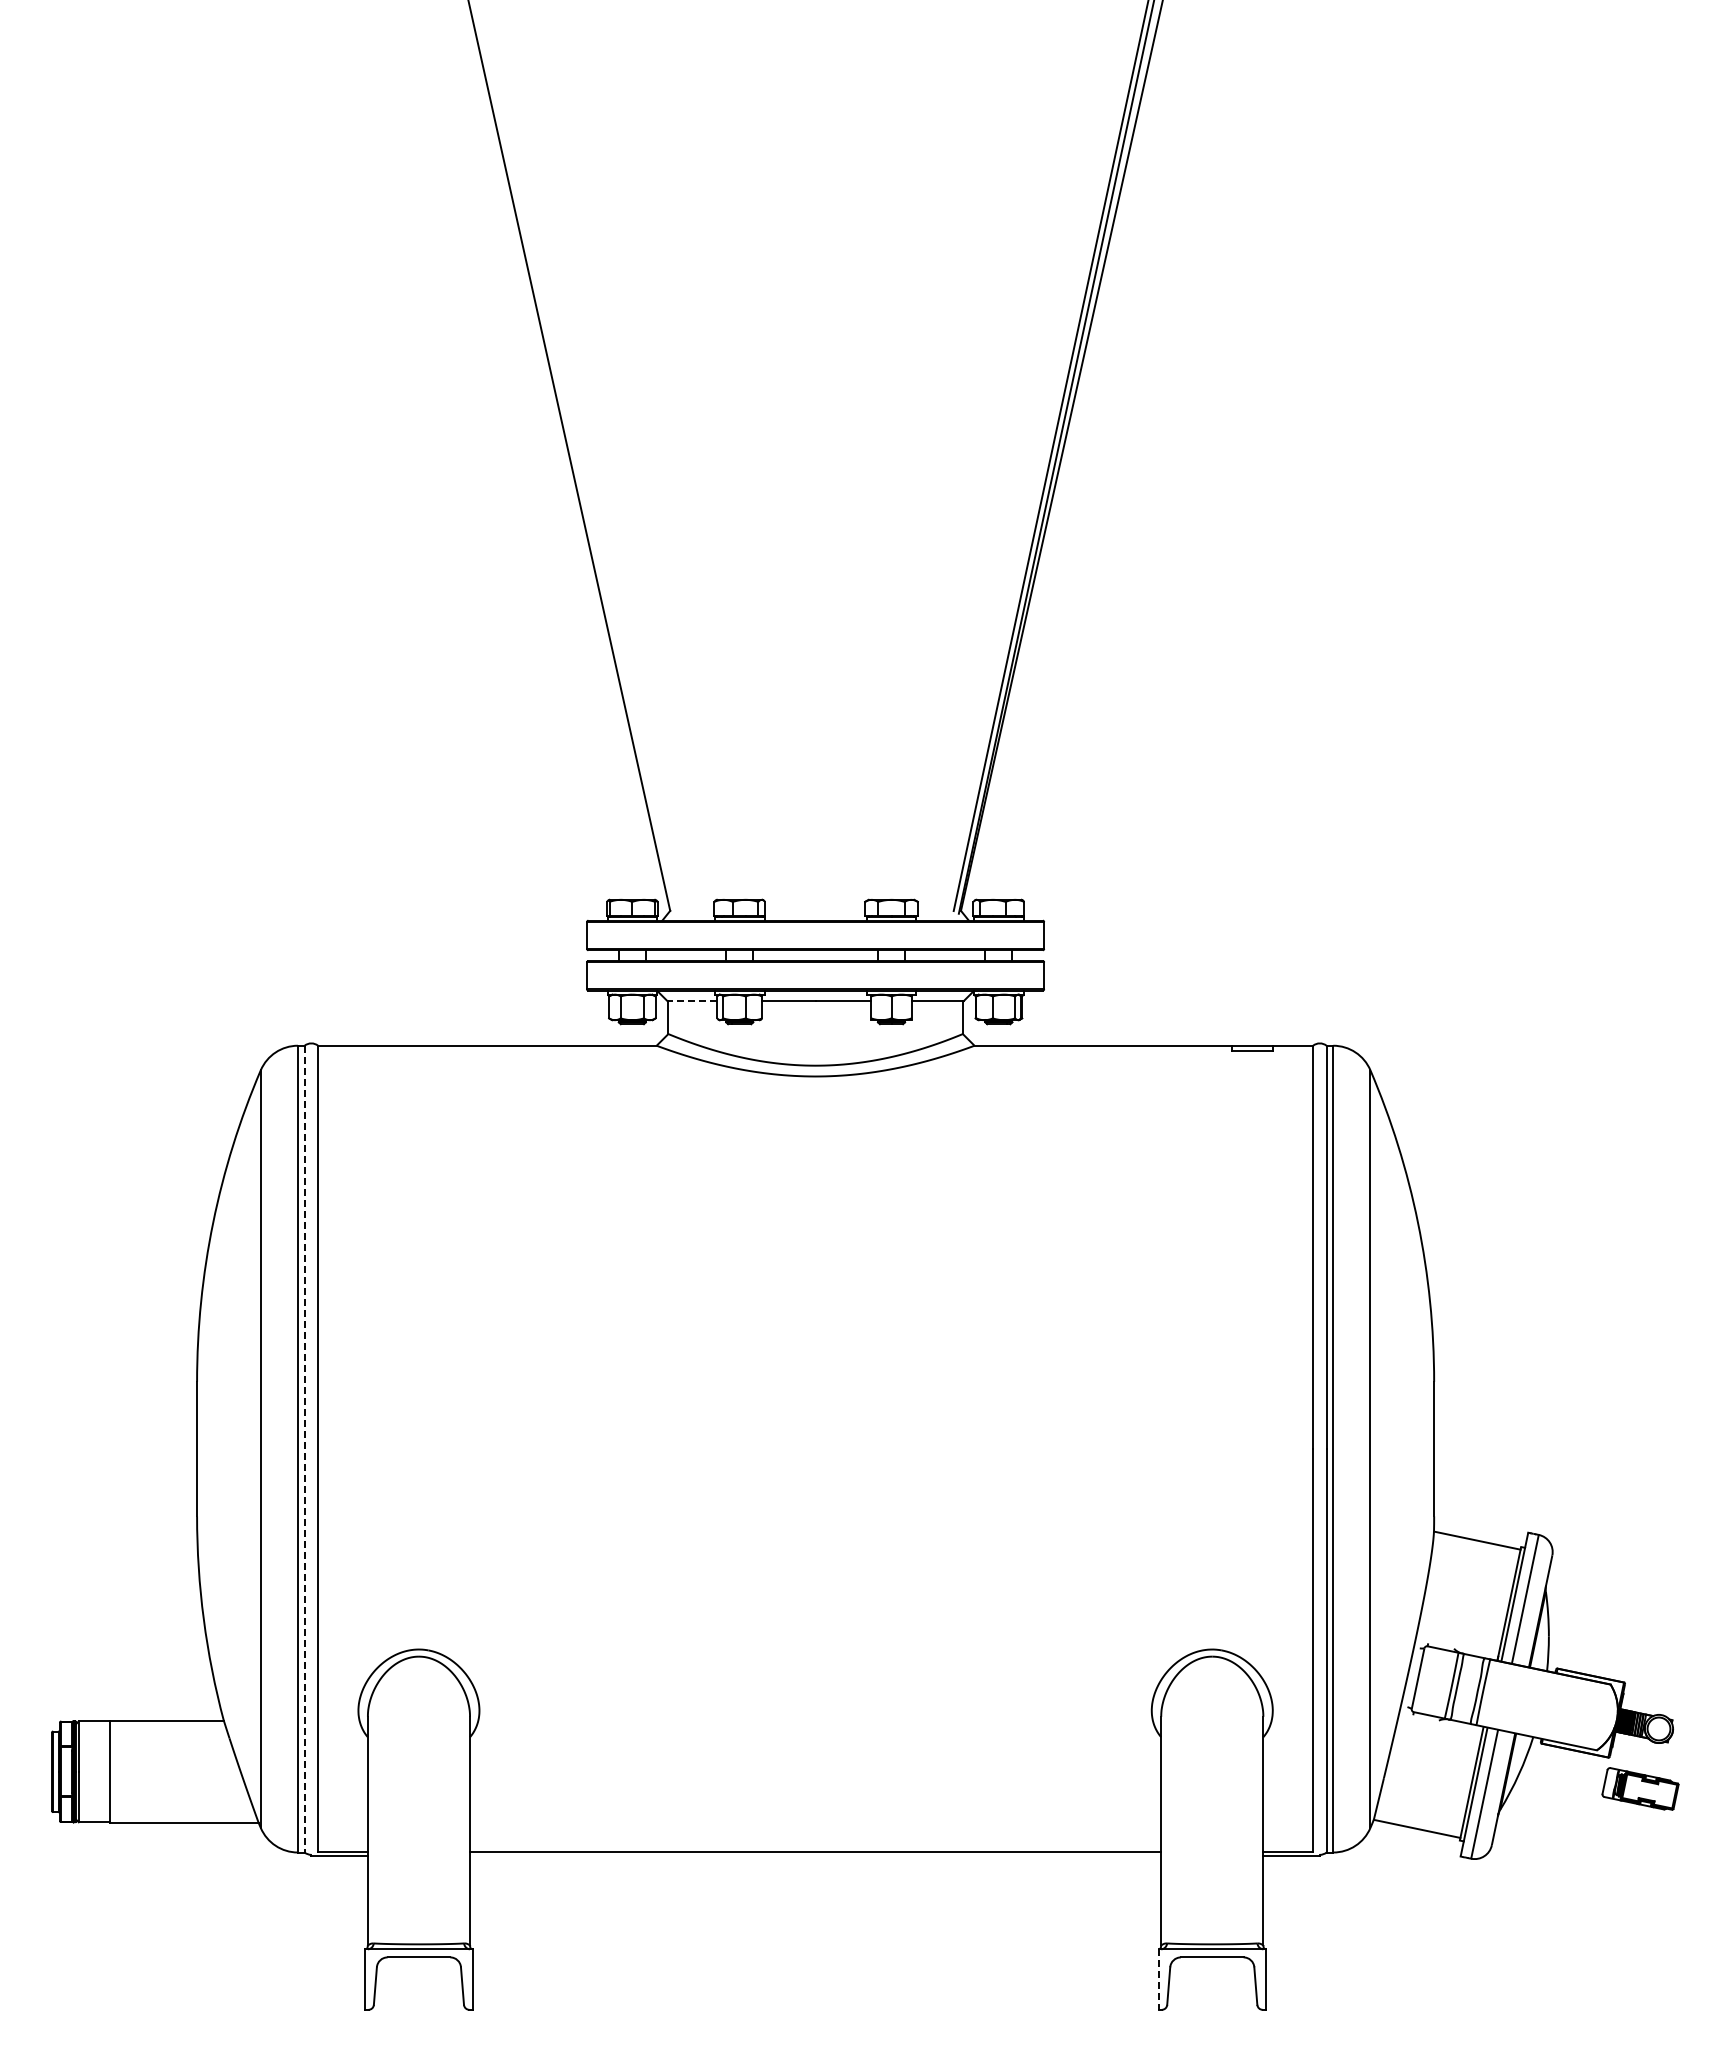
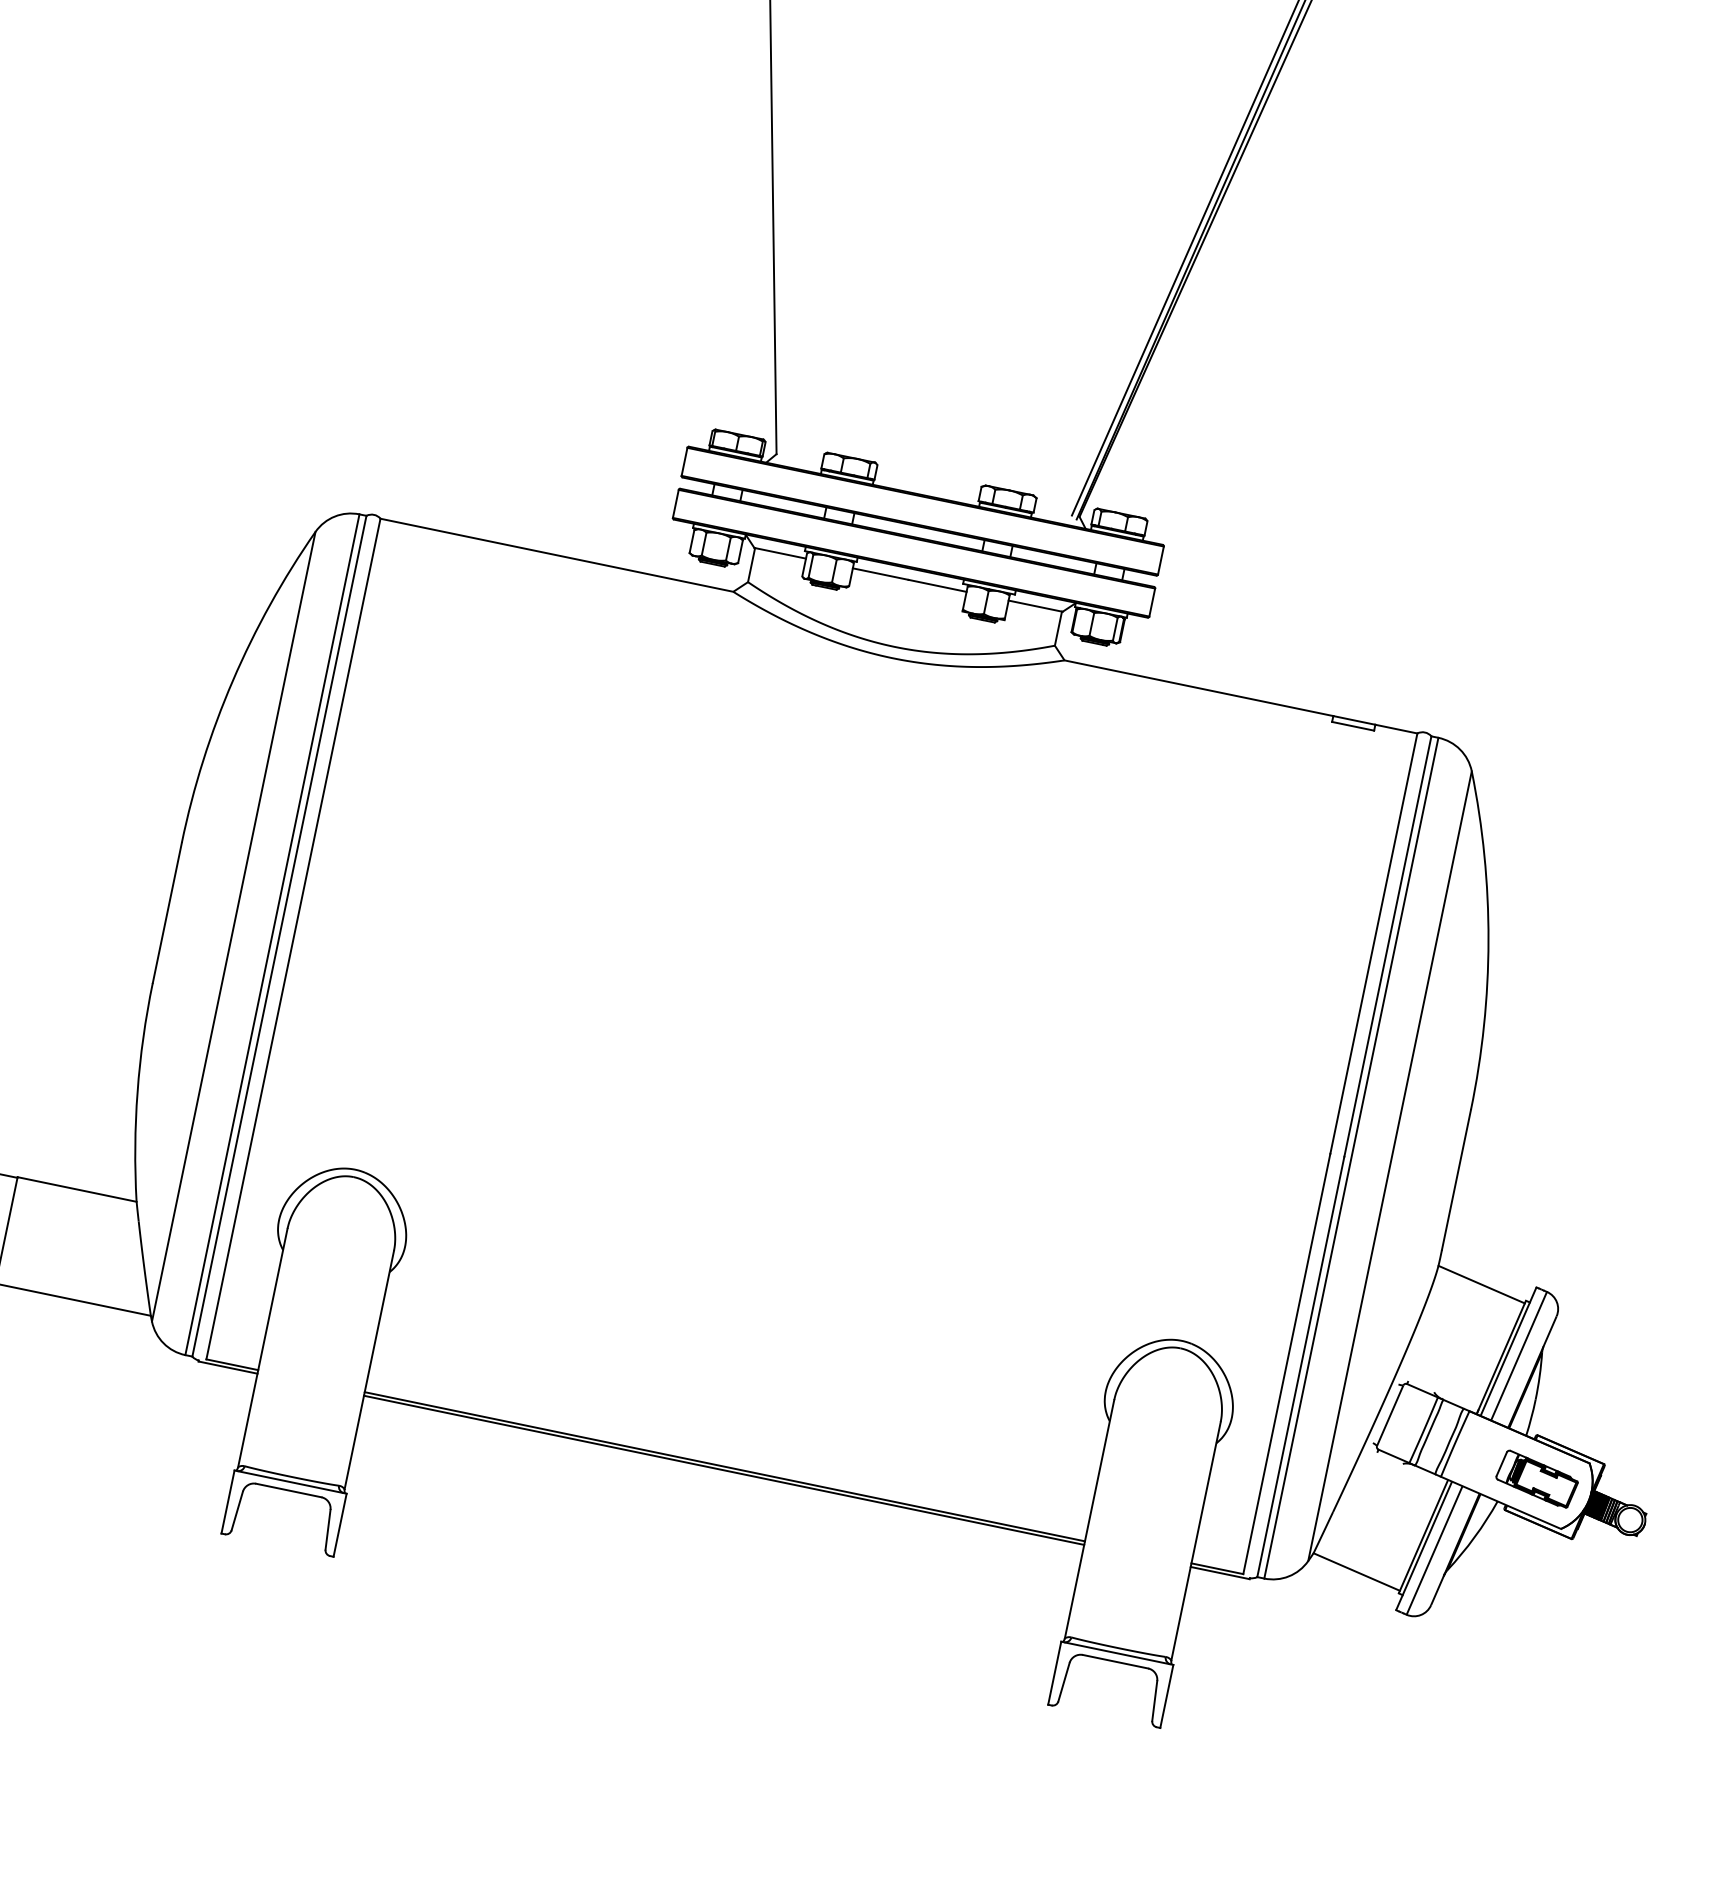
line: (692, 1001) -> (780, 553), dashed -> solid
line: (304, 1449) -> (279, 936), dashed -> solid
part: (1640, 1788) -> (1537, 1478), moved
line: (815, 1855) -> (724, 1469), added
line: (1158, 1980) -> (1054, 1674), dashed -> solid

